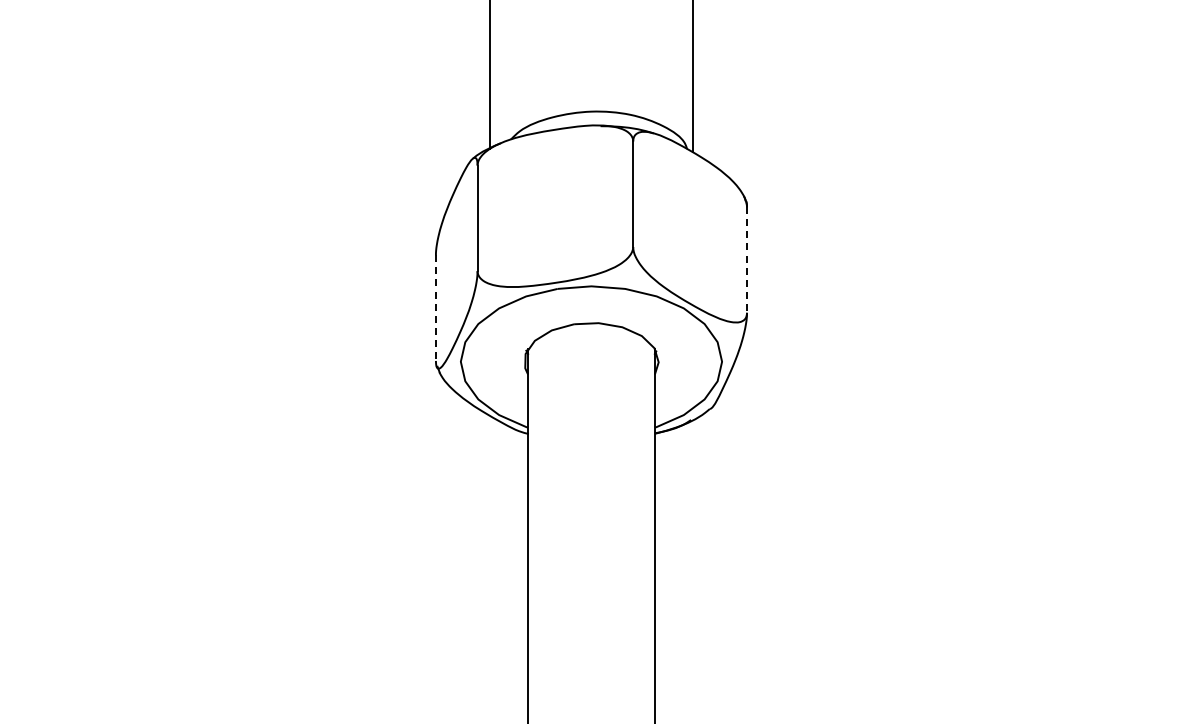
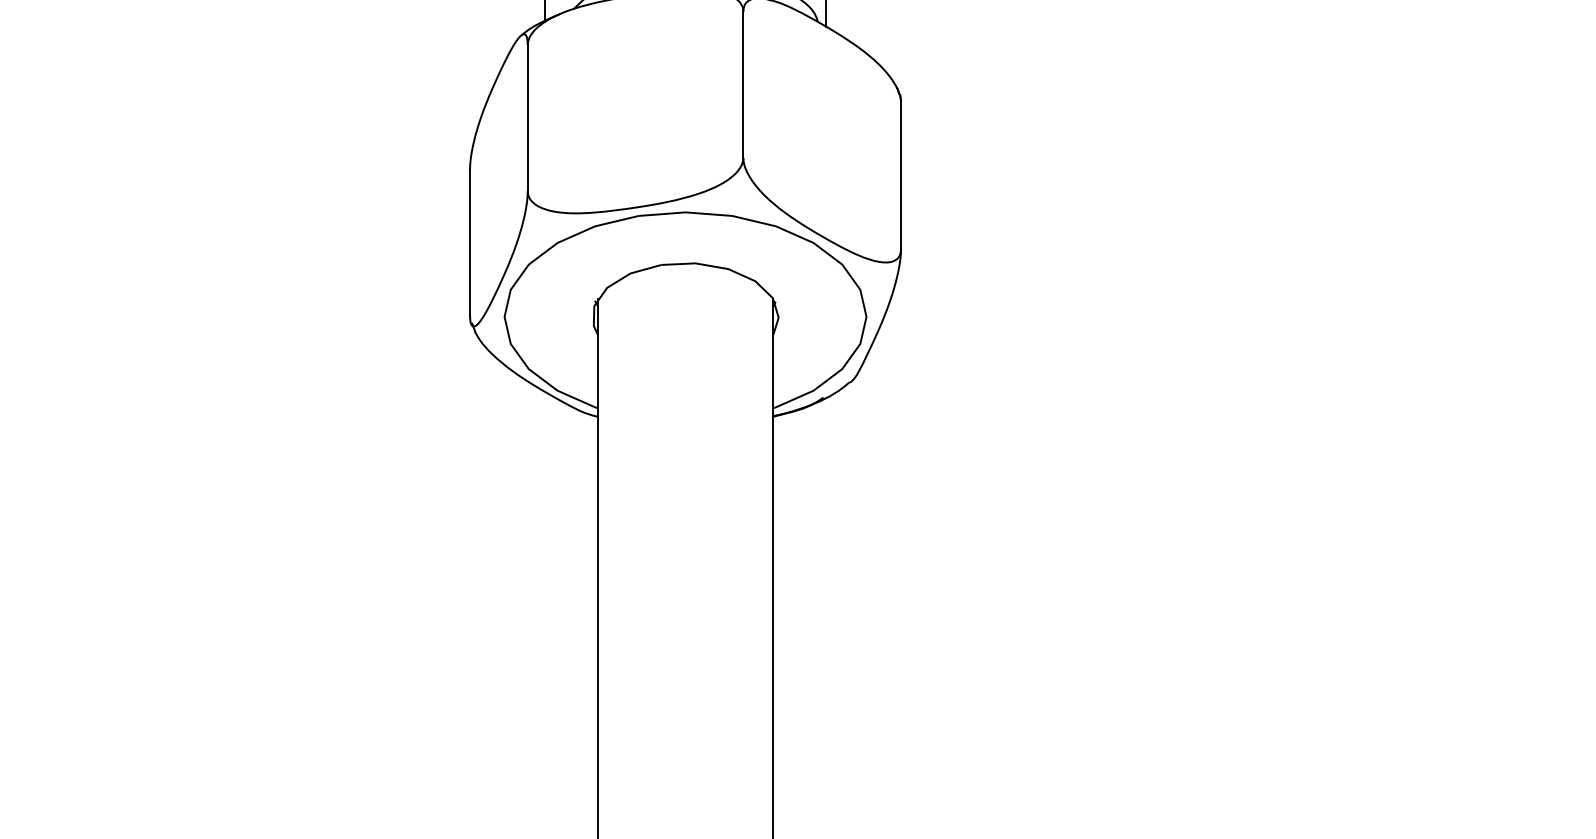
line: (747, 260) -> (901, 176), dashed -> solid
line: (435, 308) -> (469, 243), dashed -> solid

